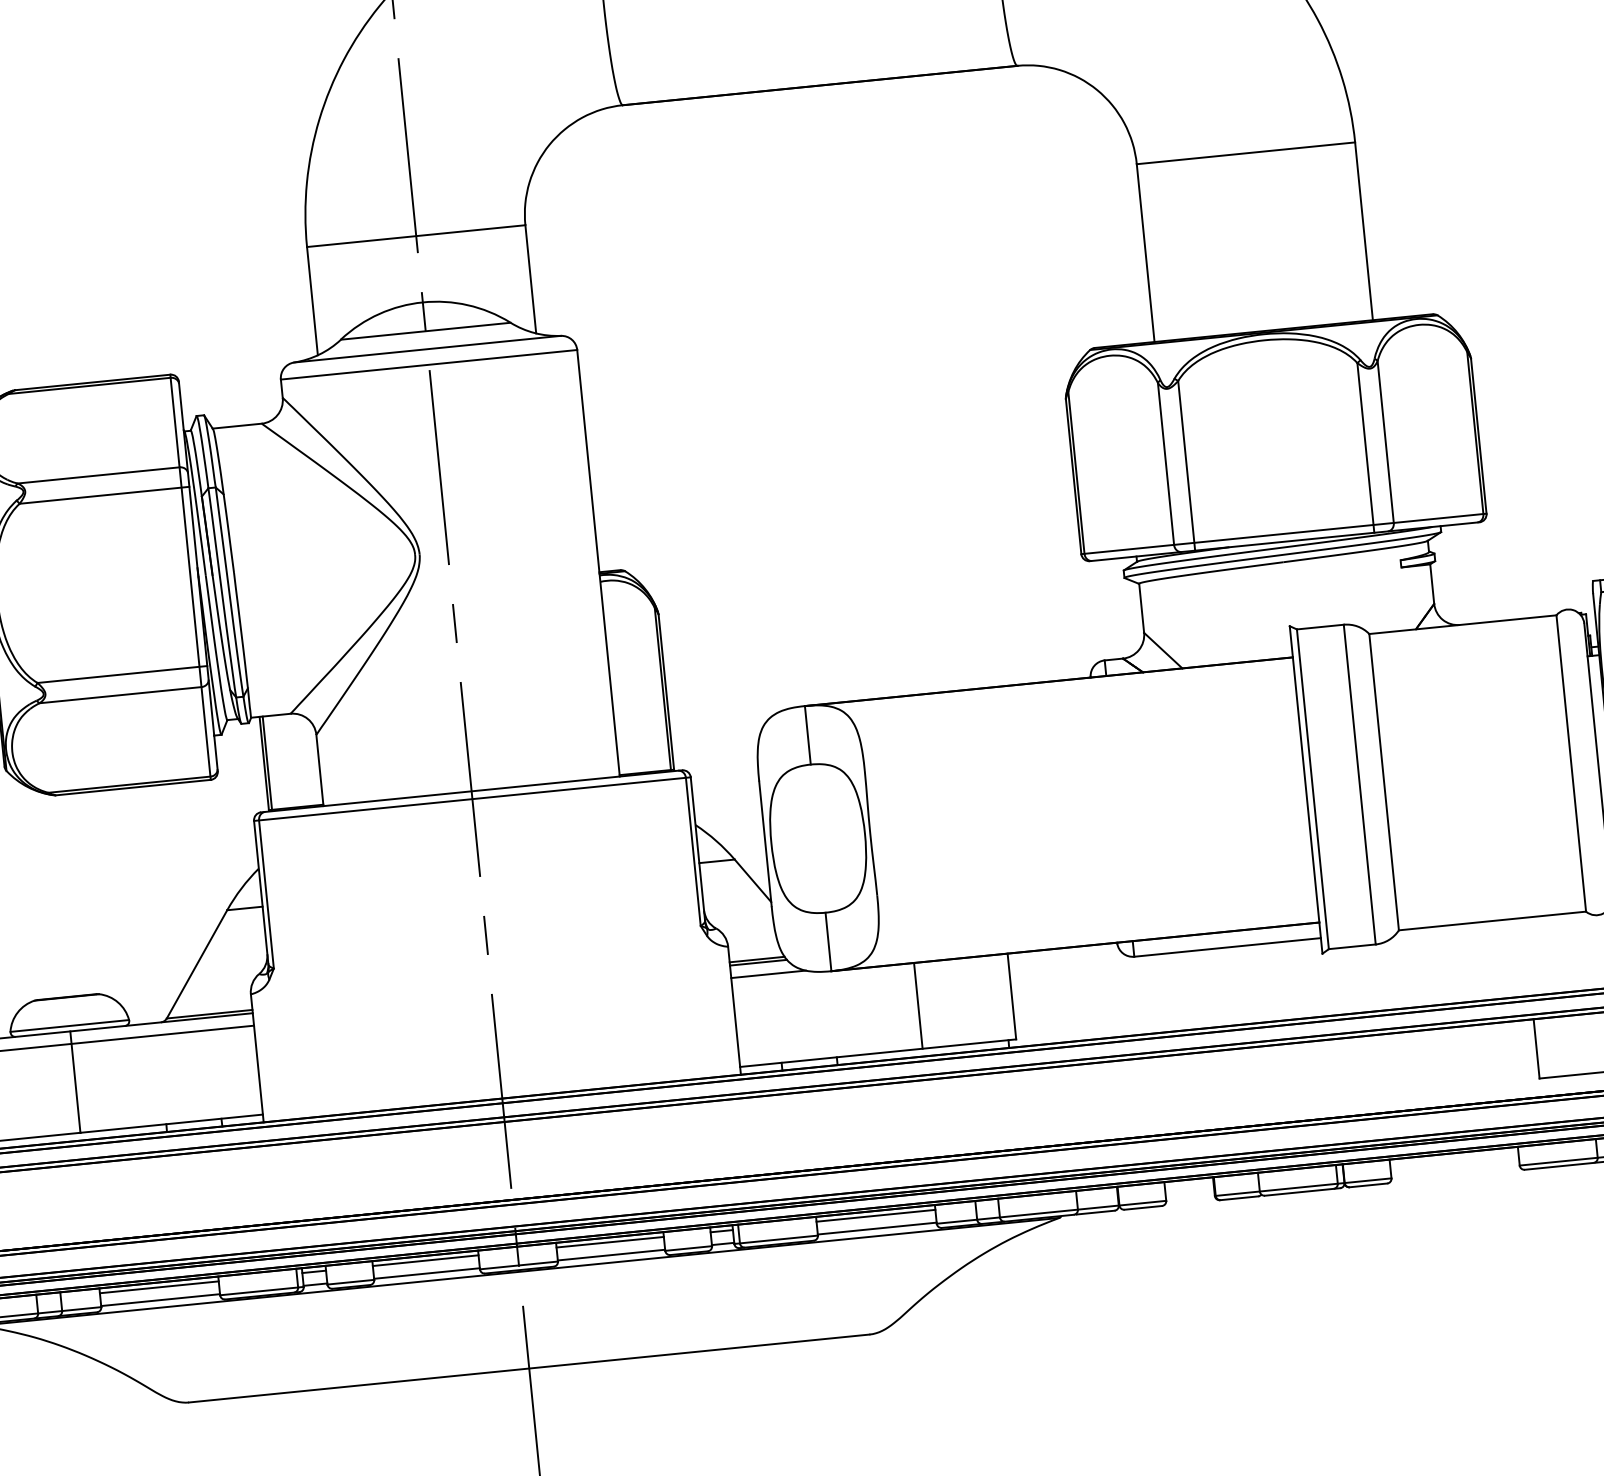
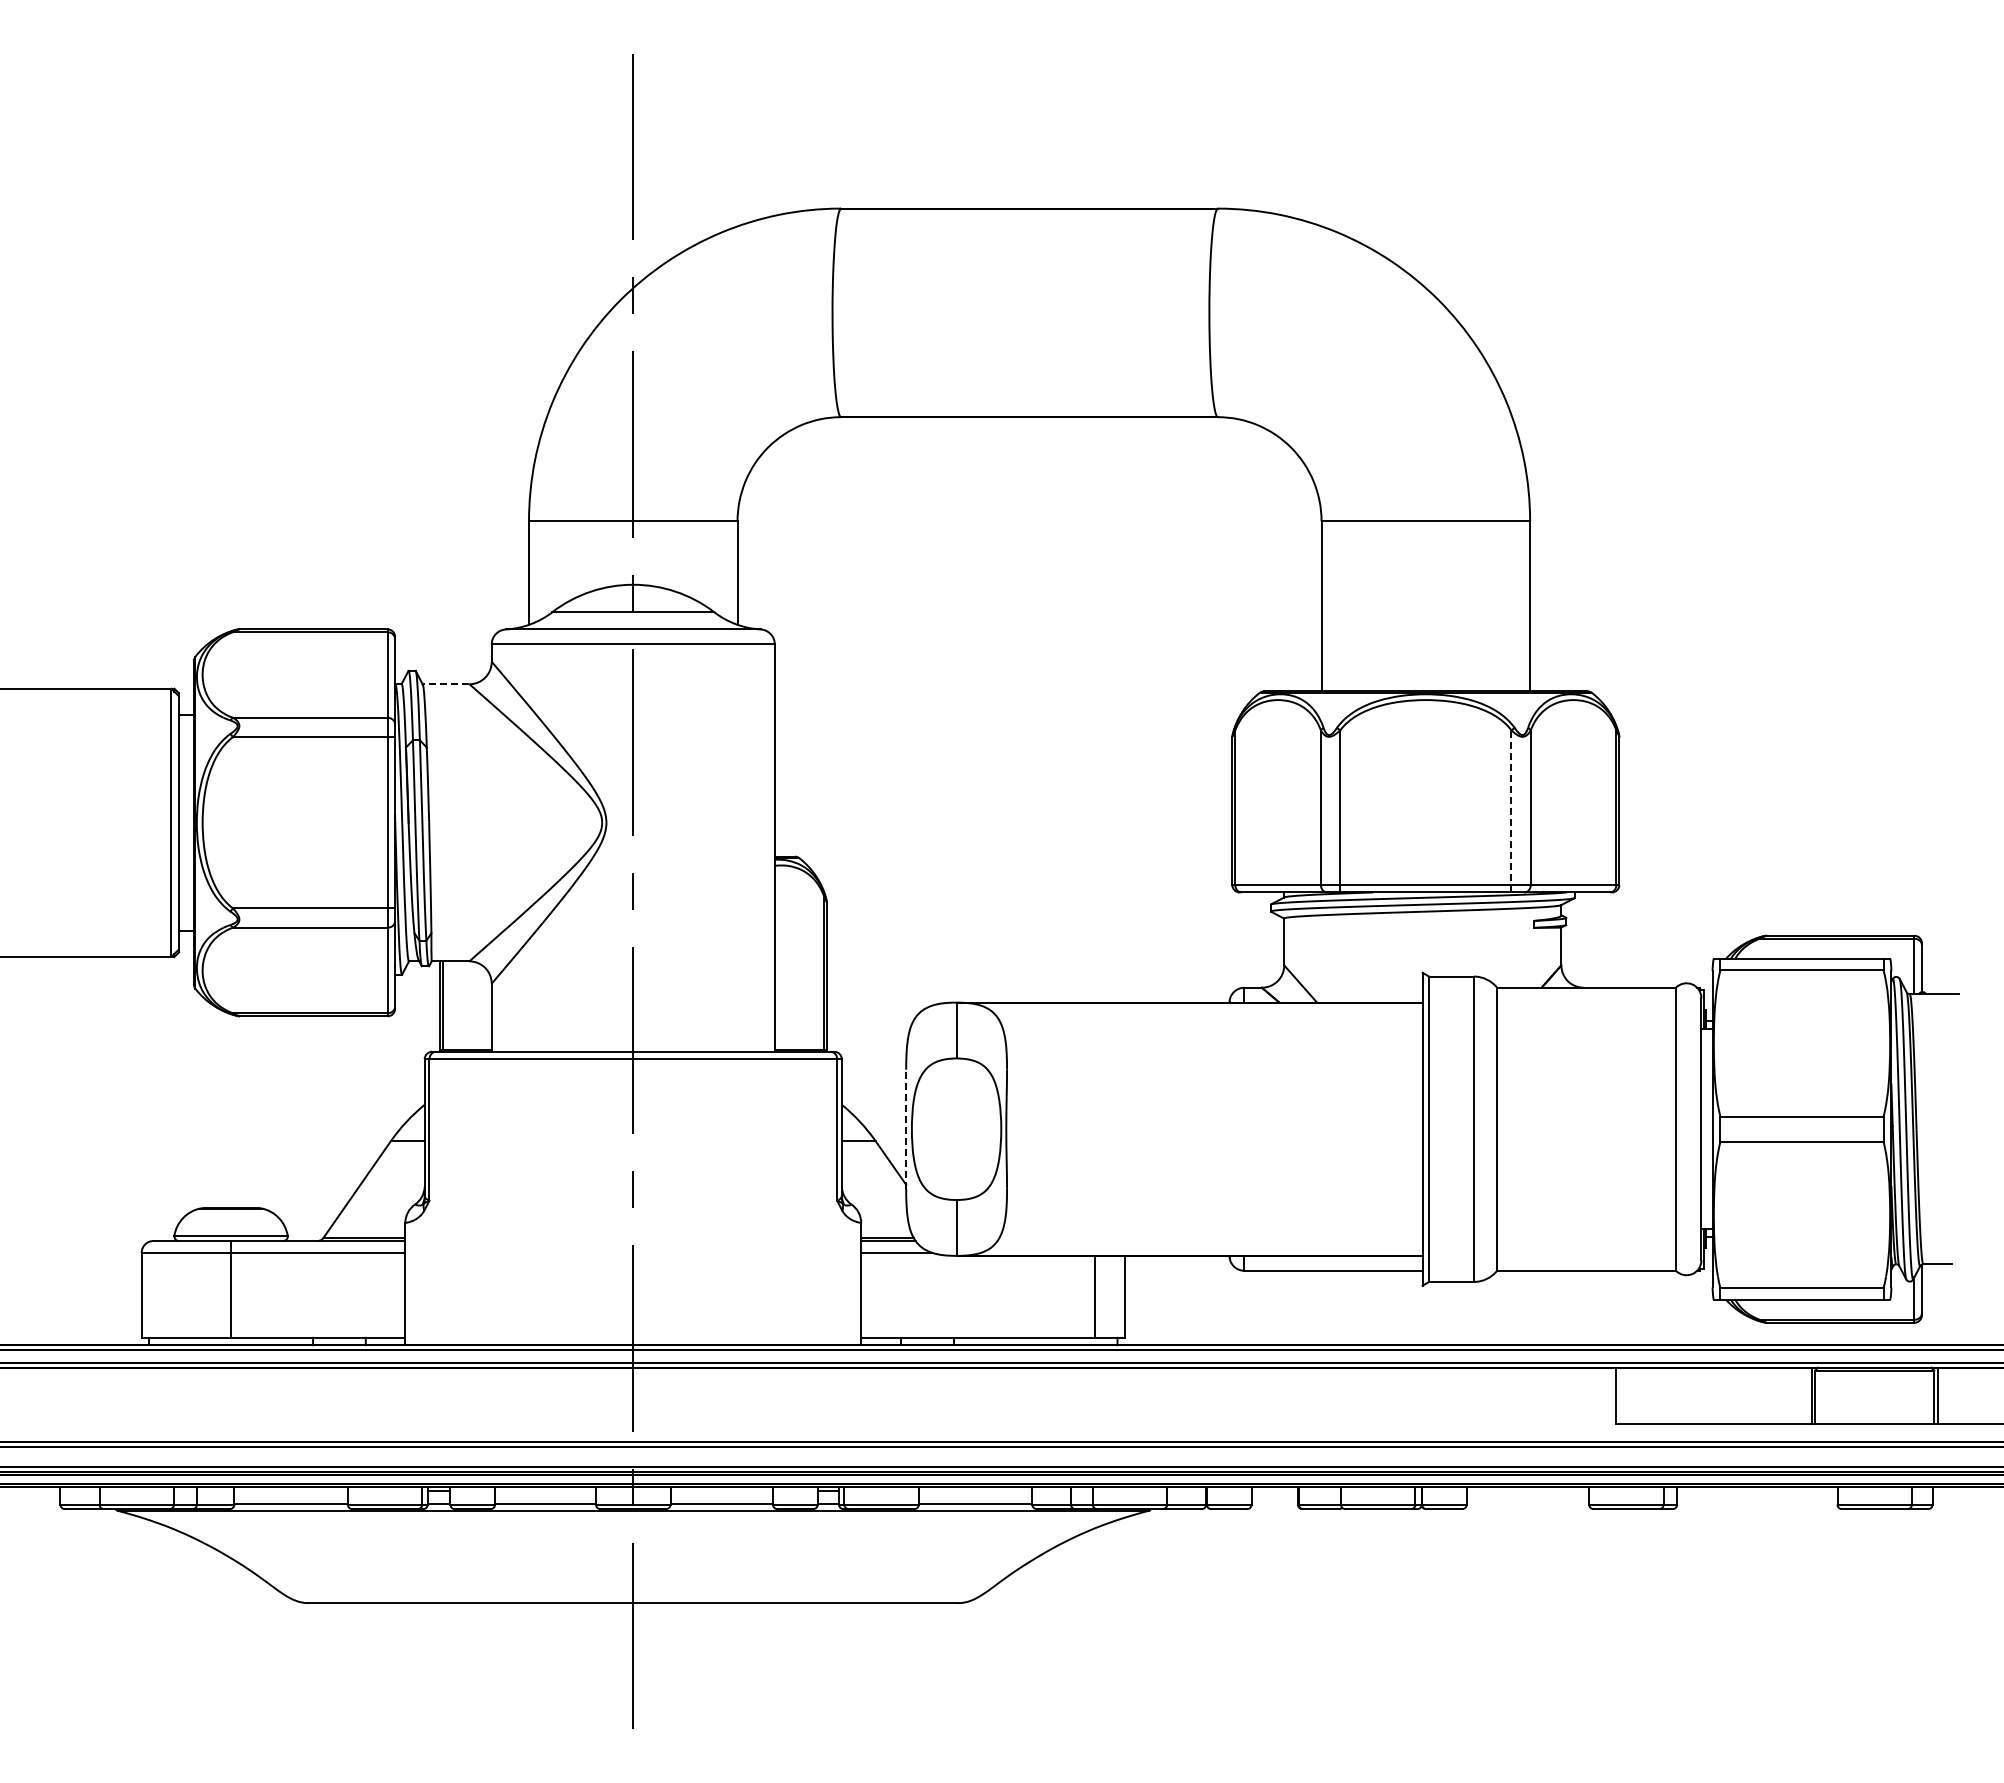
line: (236, 426) -> (445, 684), solid -> dashed
line: (1365, 446) -> (1511, 810), solid -> dashed
line: (765, 844) -> (906, 1129), solid -> dashed
line: (918, 1005) -> (1094, 1296), moved
line: (875, 1215) -> (975, 1491), removed
line: (609, 1242) -> (721, 1491), removed
line: (425, 1260) -> (545, 1491), removed
line: (158, 1287) -> (290, 1491), removed

